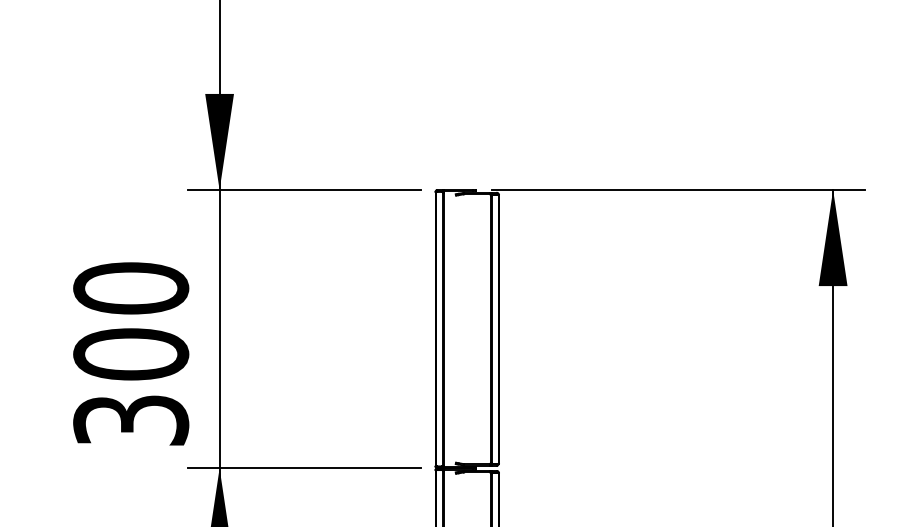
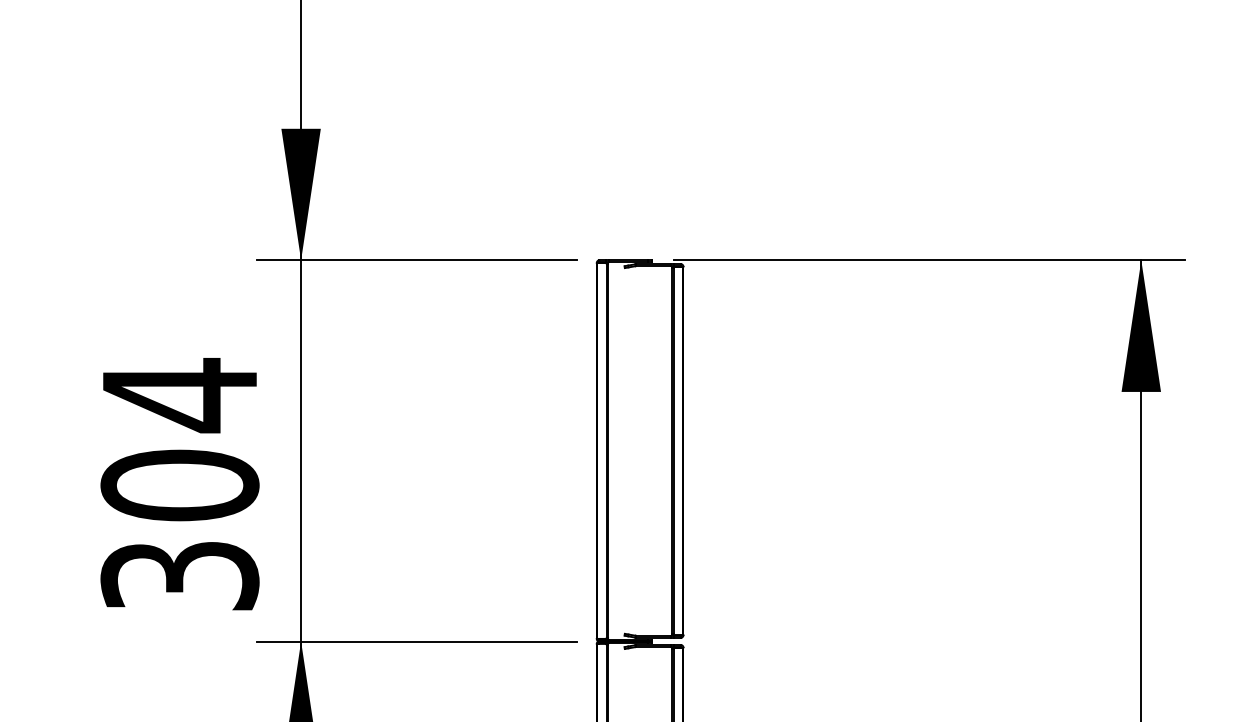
text: (130, 288) -> (179, 395), 300 -> 304

